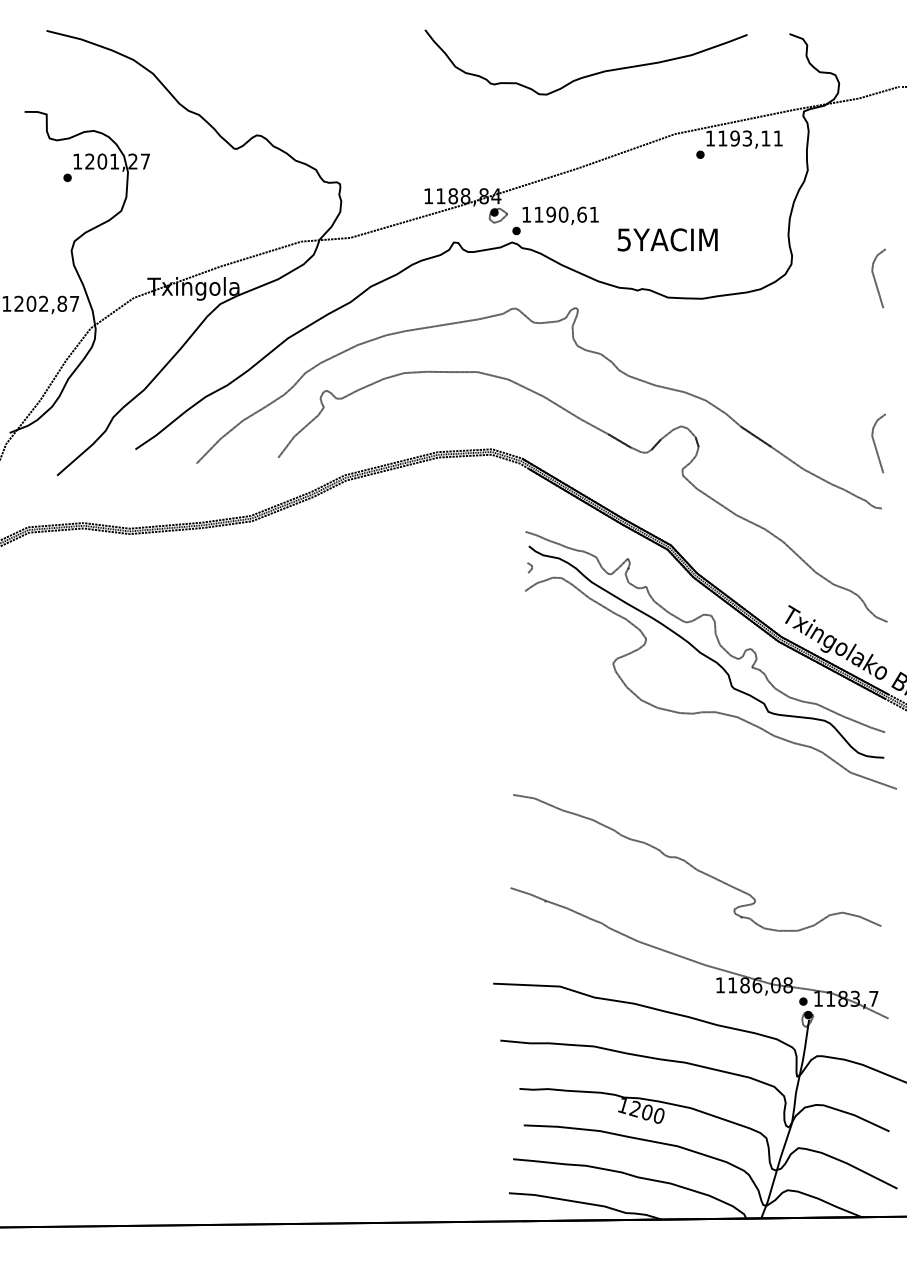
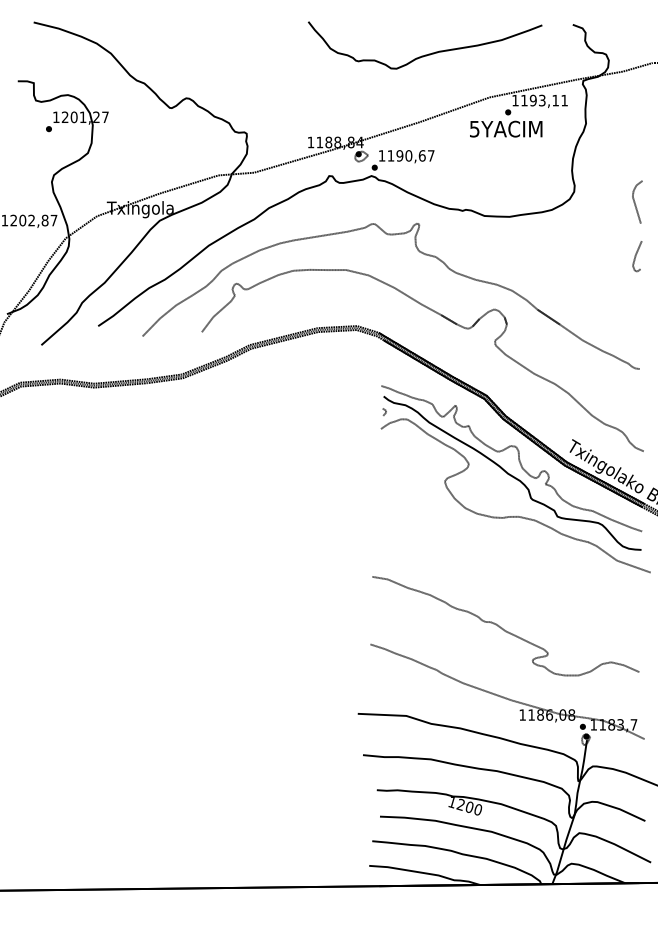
text: (593, 214) -> (430, 155), 1190,61 -> 1190,67
text: (667, 239) -> (506, 128), moved
curve: (876, 353) -> (635, 256), added
line: (875, 443) -> (635, 321), removed

